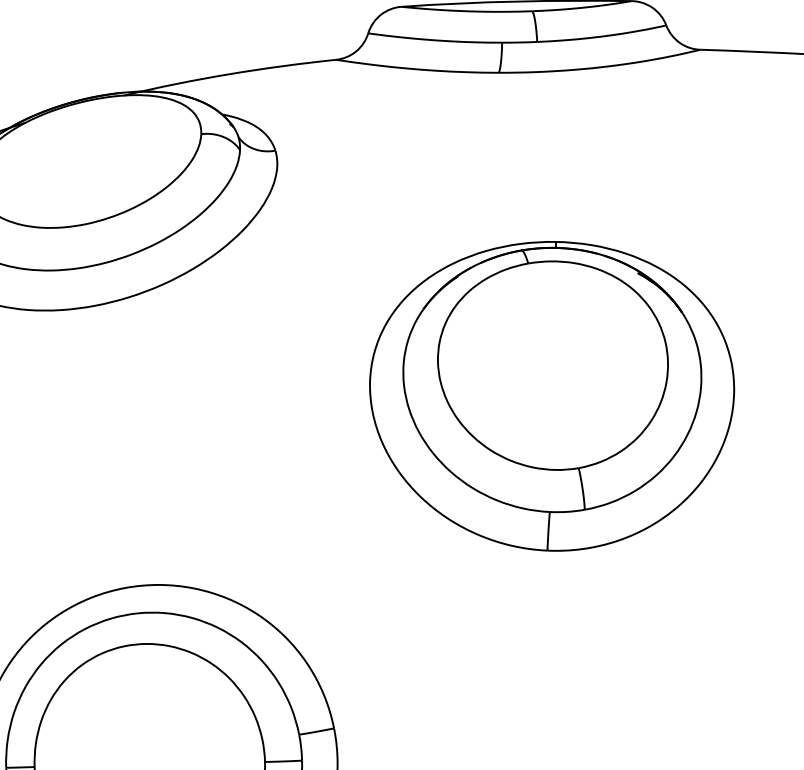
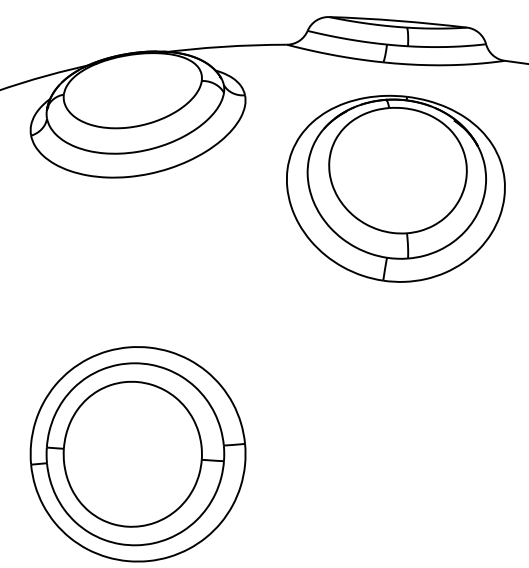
part: (552, 395) -> (395, 188), moved

